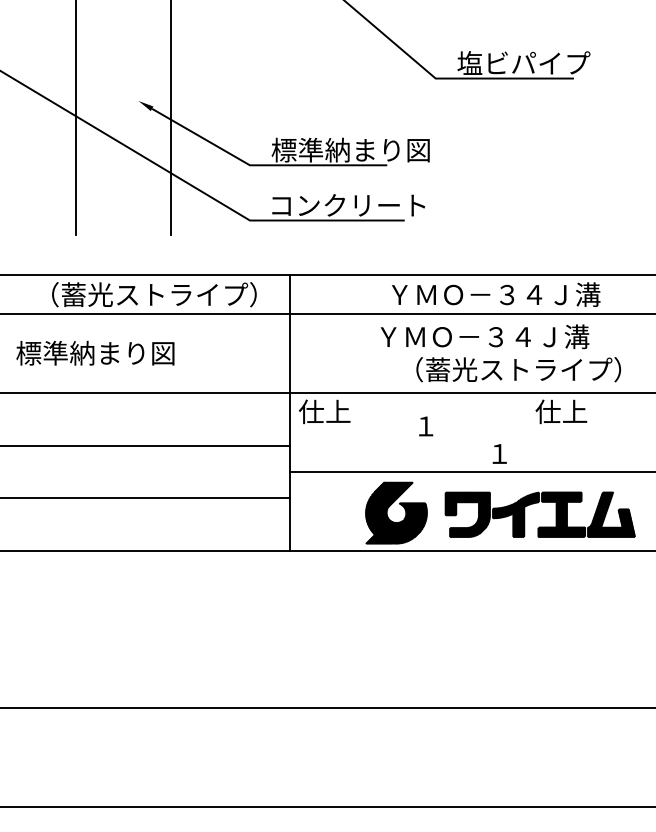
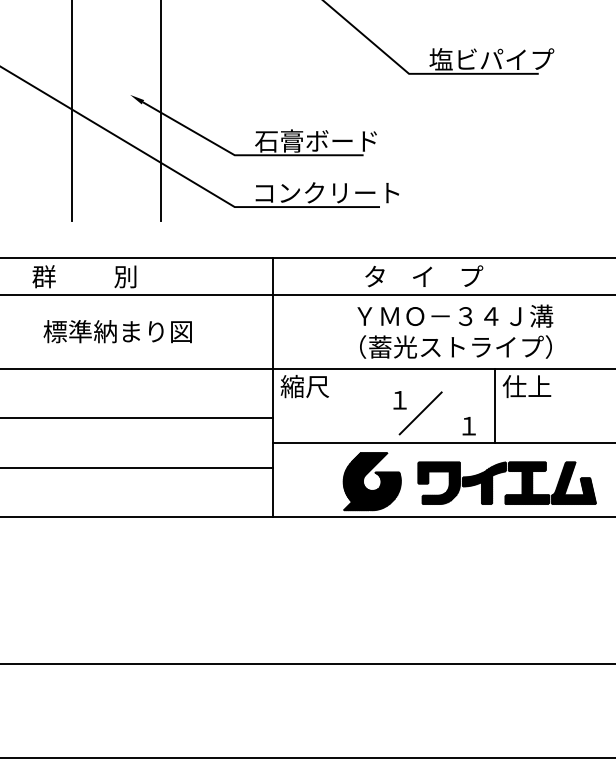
text: (350, 149) -> (329, 140), 標準納まり図 -> 石膏ボード
text: (145, 294) -> (136, 276), （蓄光ストライプ） -> 群          別
text: (494, 294) -> (464, 276), ＹＭＯ－３４Ｊ溝 -> タ    イ    プ
text: (95, 353) -> (117, 331), moved
text: (518, 369) -> (455, 346), moved
text: (324, 411) -> (304, 386), 仕上 -> 縮尺
line: (526, 431) -> (494, 405), added
line: (447, 440) -> (420, 413), added

